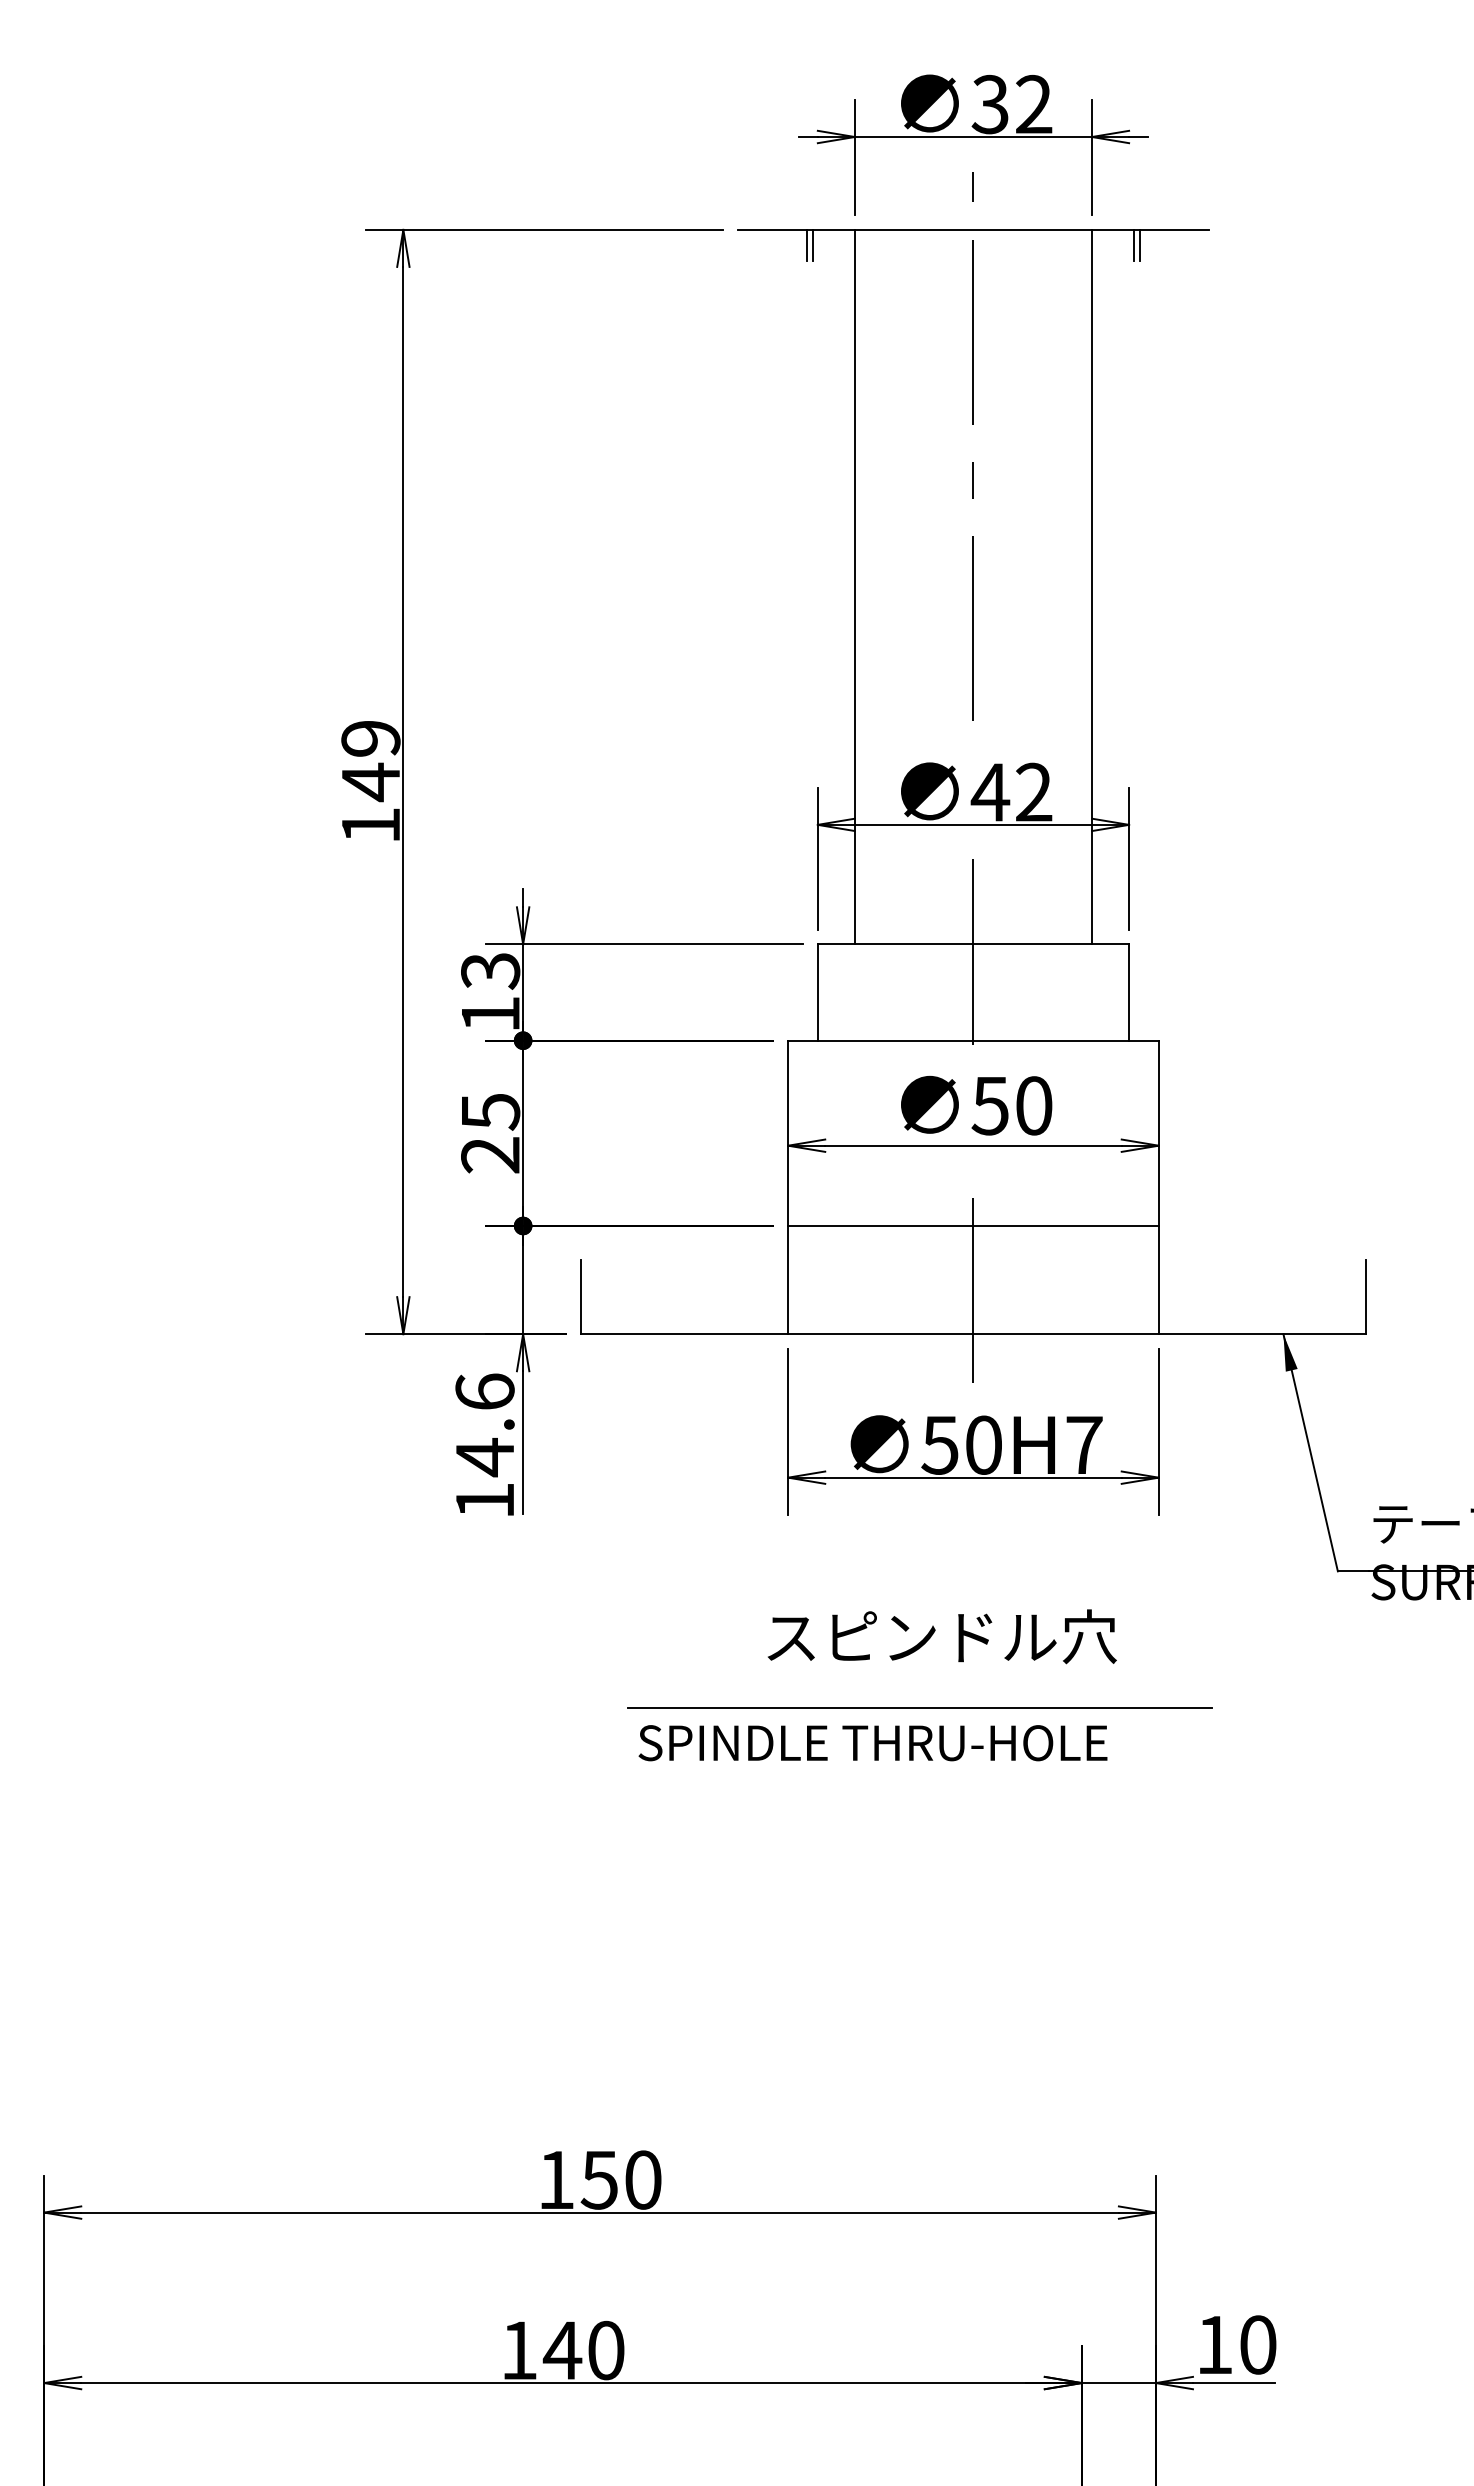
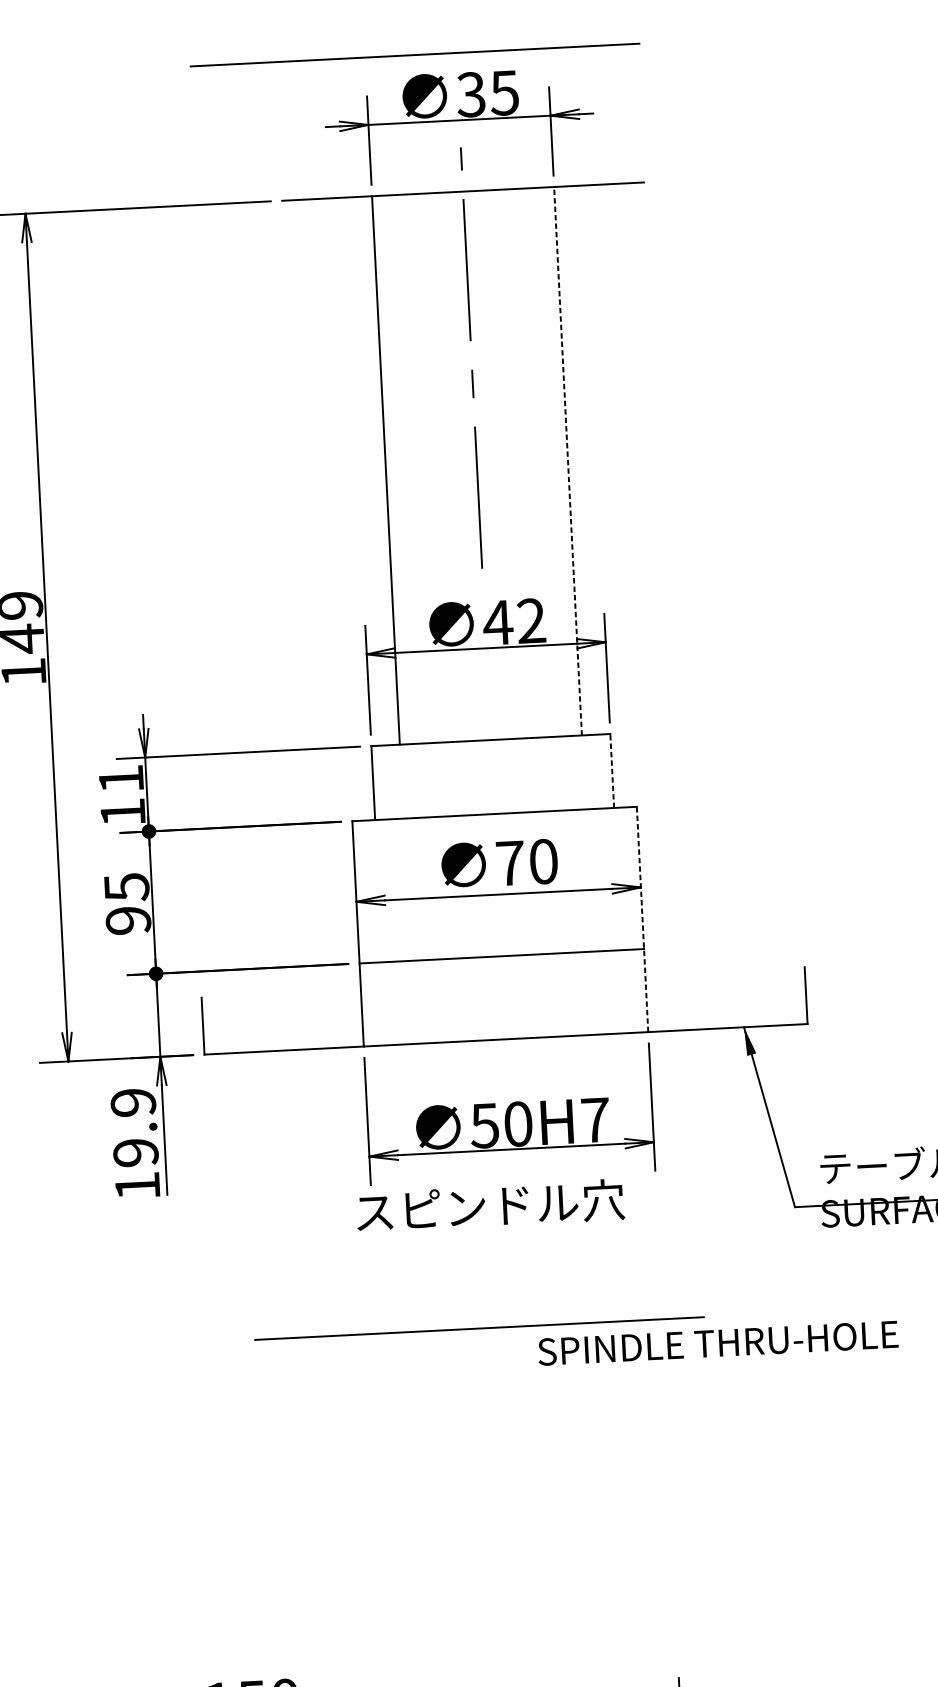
line: (919, 48) -> (414, 54), added
text: (1033, 104) -> (504, 93), 32 -> 35
line: (806, 244) -> (335, 209), removed
line: (812, 244) -> (340, 209), removed
line: (1134, 244) -> (587, 196), removed
line: (1140, 244) -> (591, 196), removed
line: (1092, 586) -> (568, 460), solid -> dashed
line: (973, 950) -> (491, 744), removed
text: (490, 971) -> (121, 779), 13 -> 11
line: (1129, 992) -> (612, 770), solid -> dashed
text: (989, 1106) -> (509, 863), 50 -> 70
text: (490, 1155) -> (128, 920), 25 -> 95
line: (1158, 1187) -> (642, 919), solid -> dashed
line: (973, 1280) -> (503, 998), removed
text: (484, 1425) -> (134, 1128), 14.6 -> 19.9
text: (941, 1636) -> (489, 1205), moved
text: (872, 1743) -> (717, 1343), moved

